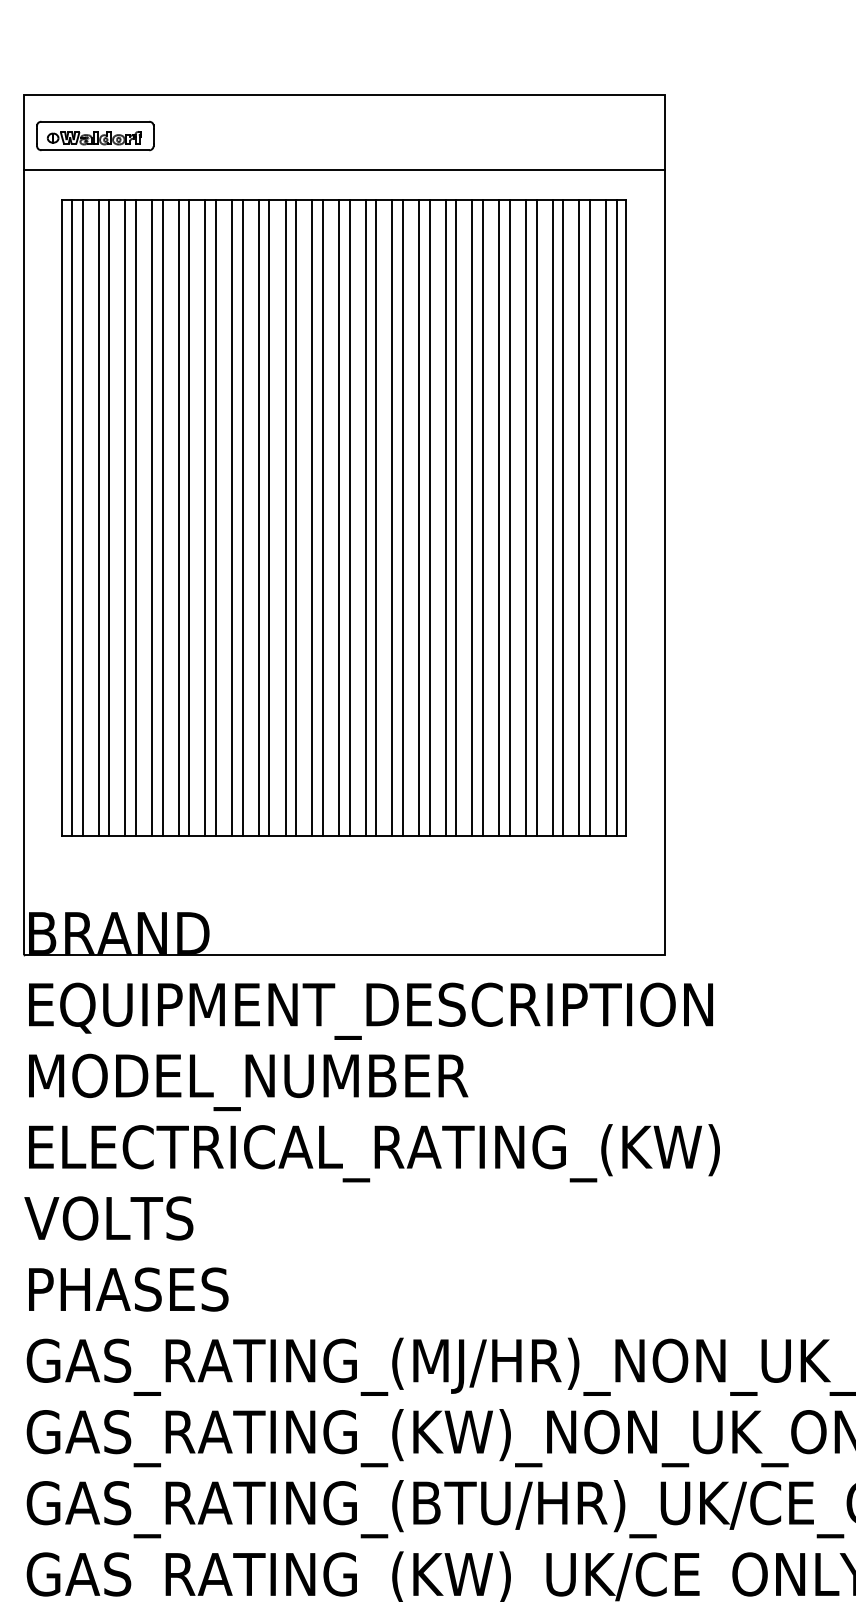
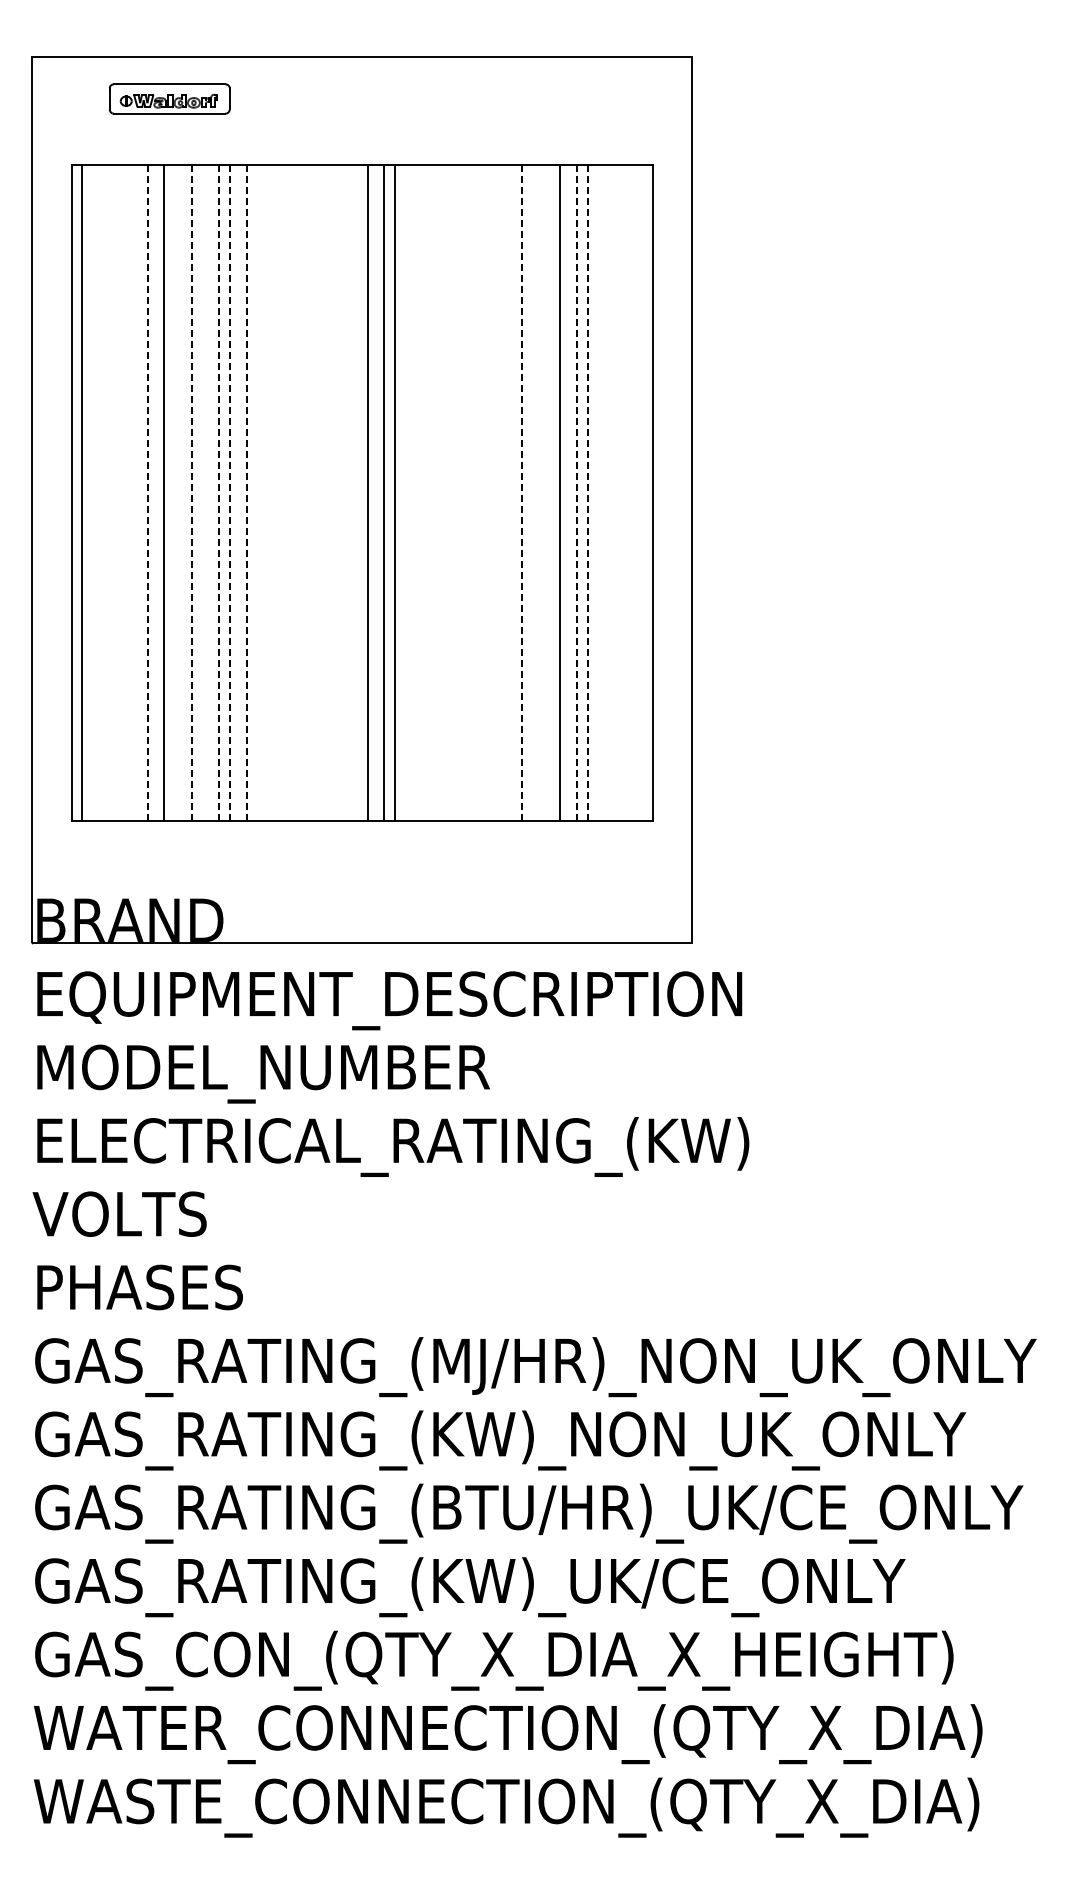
part: (95, 135) -> (169, 98), moved
line: (344, 169) -> (362, 133), removed
line: (82, 517) -> (92, 492), removed
line: (98, 517) -> (109, 492), removed
line: (109, 517) -> (120, 492), removed
line: (125, 517) -> (136, 492), removed
line: (135, 517) -> (147, 492), solid -> dashed
line: (163, 517) -> (175, 492), removed
line: (178, 517) -> (191, 492), solid -> dashed
line: (189, 517) -> (202, 492), removed
line: (205, 517) -> (219, 492), solid -> dashed
line: (216, 517) -> (230, 492), solid -> dashed
line: (231, 517) -> (246, 492), solid -> dashed
line: (242, 517) -> (257, 492), removed
line: (259, 517) -> (274, 492), removed
line: (269, 517) -> (285, 492), removed
line: (285, 517) -> (301, 492), removed
line: (296, 517) -> (312, 492), removed
line: (312, 517) -> (329, 492), removed
line: (323, 517) -> (340, 492), removed
line: (338, 517) -> (356, 492), removed
line: (392, 517) -> (411, 492), removed
line: (402, 517) -> (422, 492), removed
line: (419, 517) -> (439, 492), removed
line: (429, 517) -> (450, 492), removed
line: (445, 517) -> (466, 492), removed
line: (456, 517) -> (477, 492), removed
line: (472, 517) -> (494, 492), removed
line: (483, 517) -> (505, 492), removed
line: (498, 517) -> (521, 492), solid -> dashed
line: (509, 517) -> (532, 492), removed
line: (526, 517) -> (549, 492), removed
line: (552, 517) -> (576, 492), solid -> dashed
line: (562, 517) -> (587, 492), solid -> dashed
line: (579, 517) -> (604, 492), removed
line: (590, 517) -> (615, 492), removed
line: (605, 517) -> (631, 492), removed
line: (616, 517) -> (642, 492), removed

